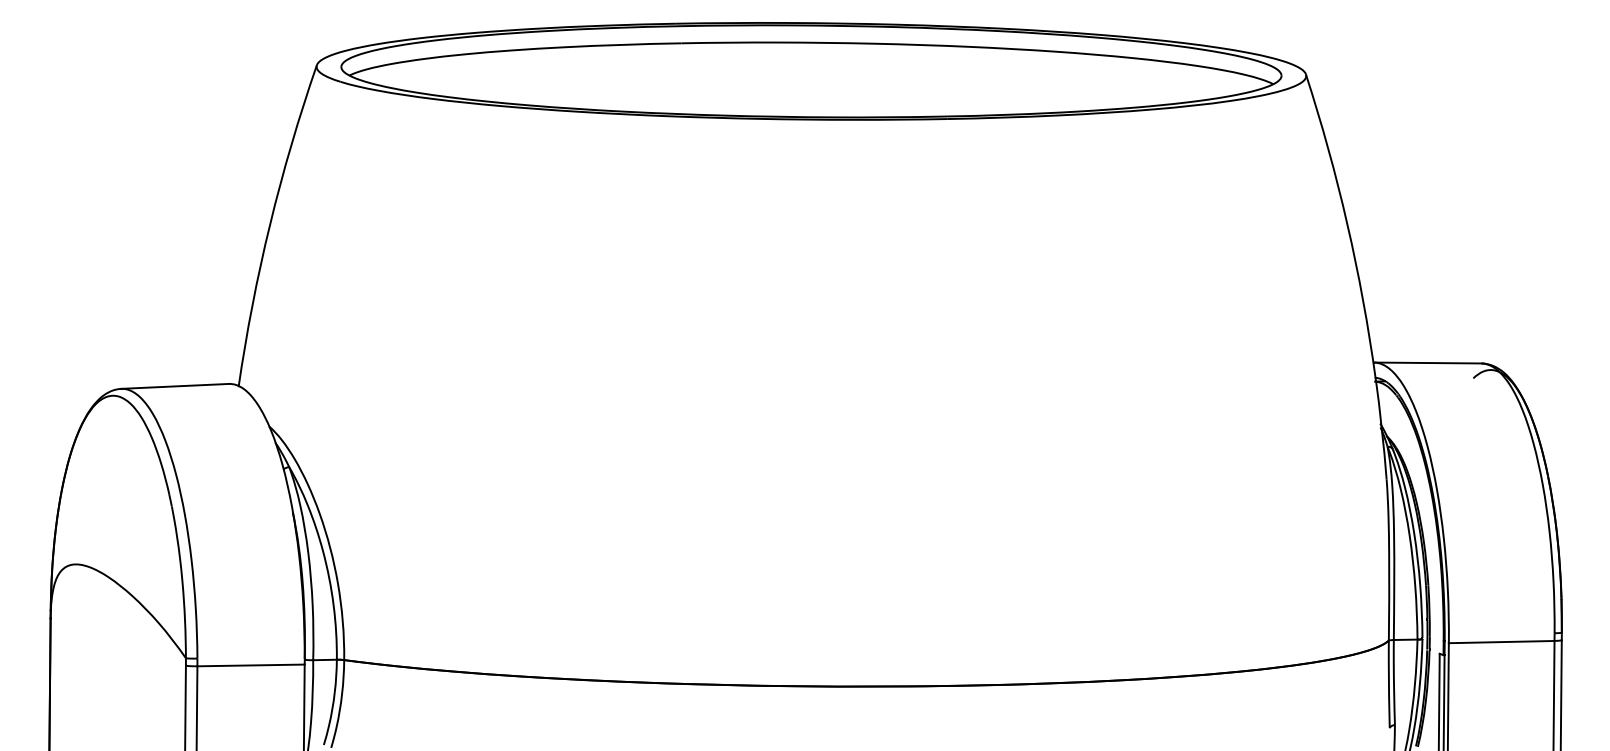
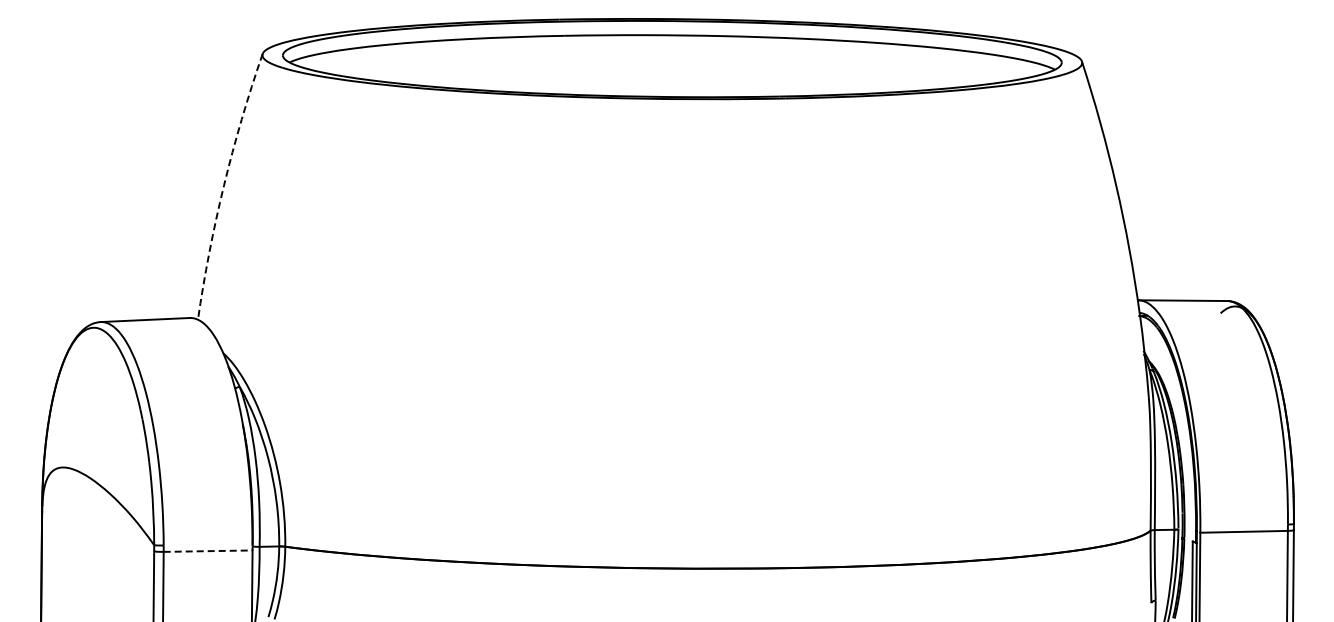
arc: (269, 223) -> (223, 185), solid -> dashed
line: (251, 665) -> (208, 551), solid -> dashed

